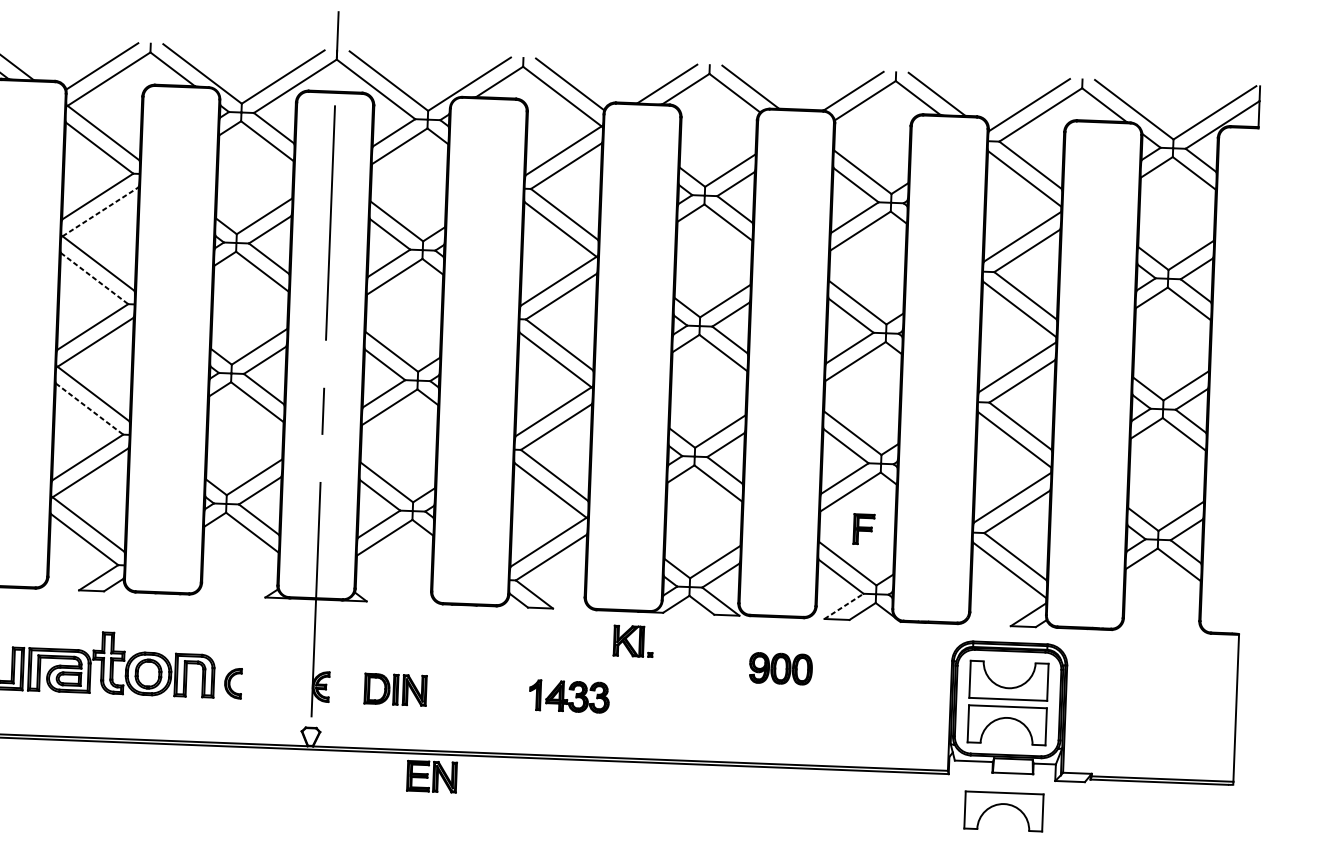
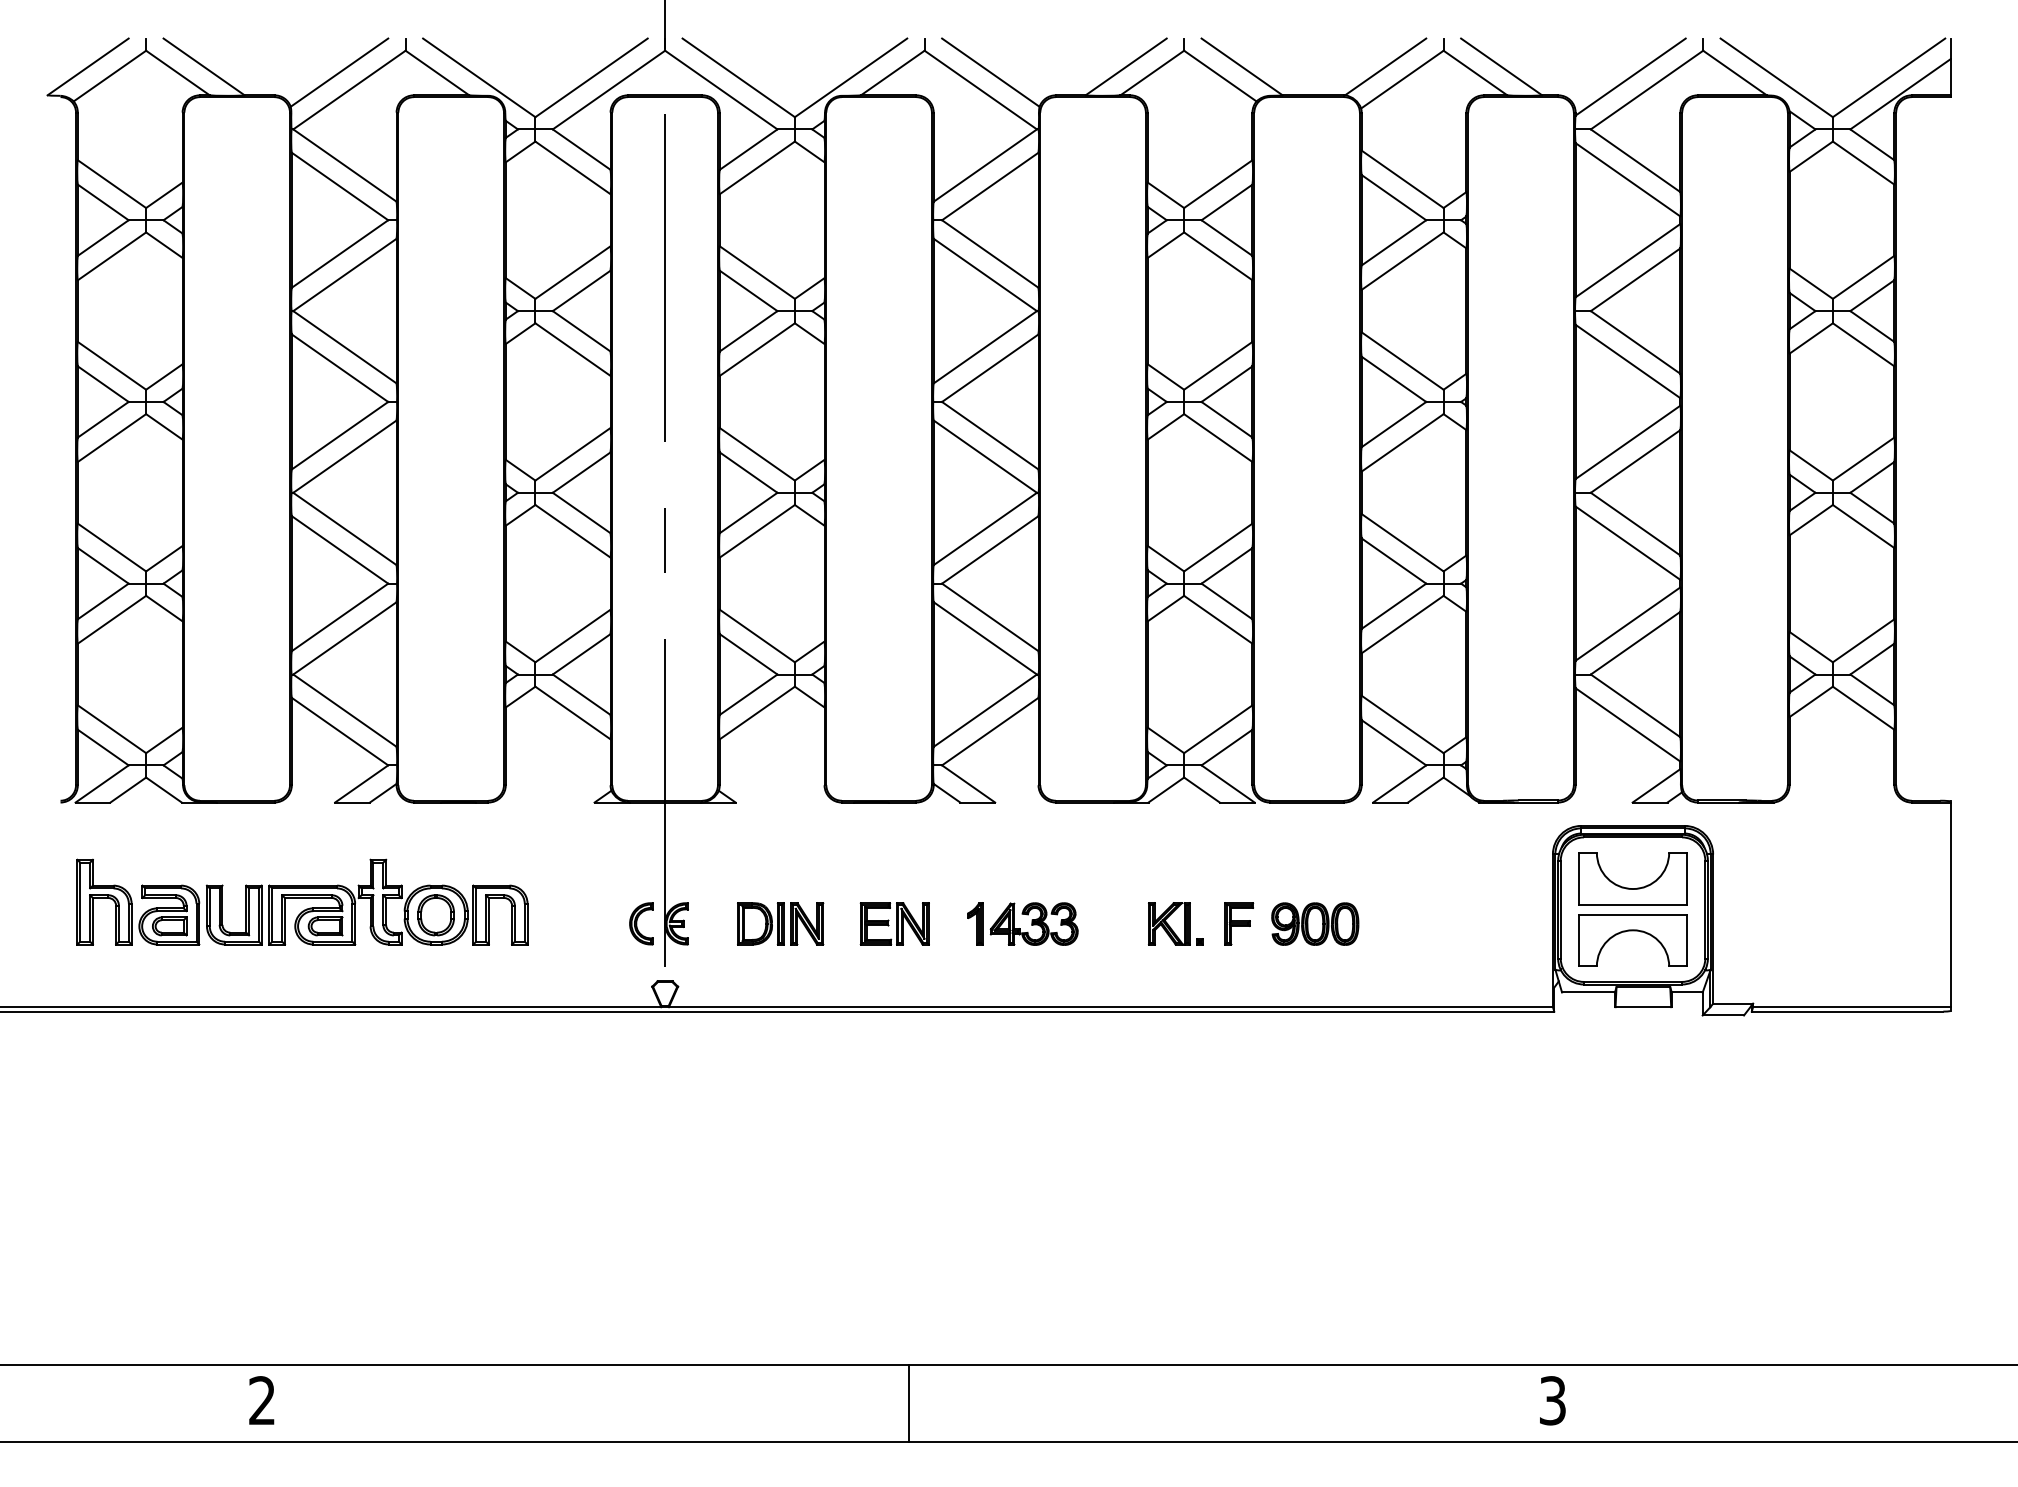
line: (101, 211) -> (345, 274), dashed -> solid
line: (94, 278) -> (340, 368), dashed -> solid
line: (89, 408) -> (340, 549), dashed -> solid
part: (864, 529) -> (1239, 923), moved
line: (844, 606) -> (1400, 783), dashed -> solid
part: (633, 641) -> (1175, 923), moved
part: (781, 668) -> (1315, 923), moved
part: (233, 683) -> (641, 923), moved
part: (431, 776) -> (894, 923), moved
part: (1003, 804) -> (1632, 1051), removed

